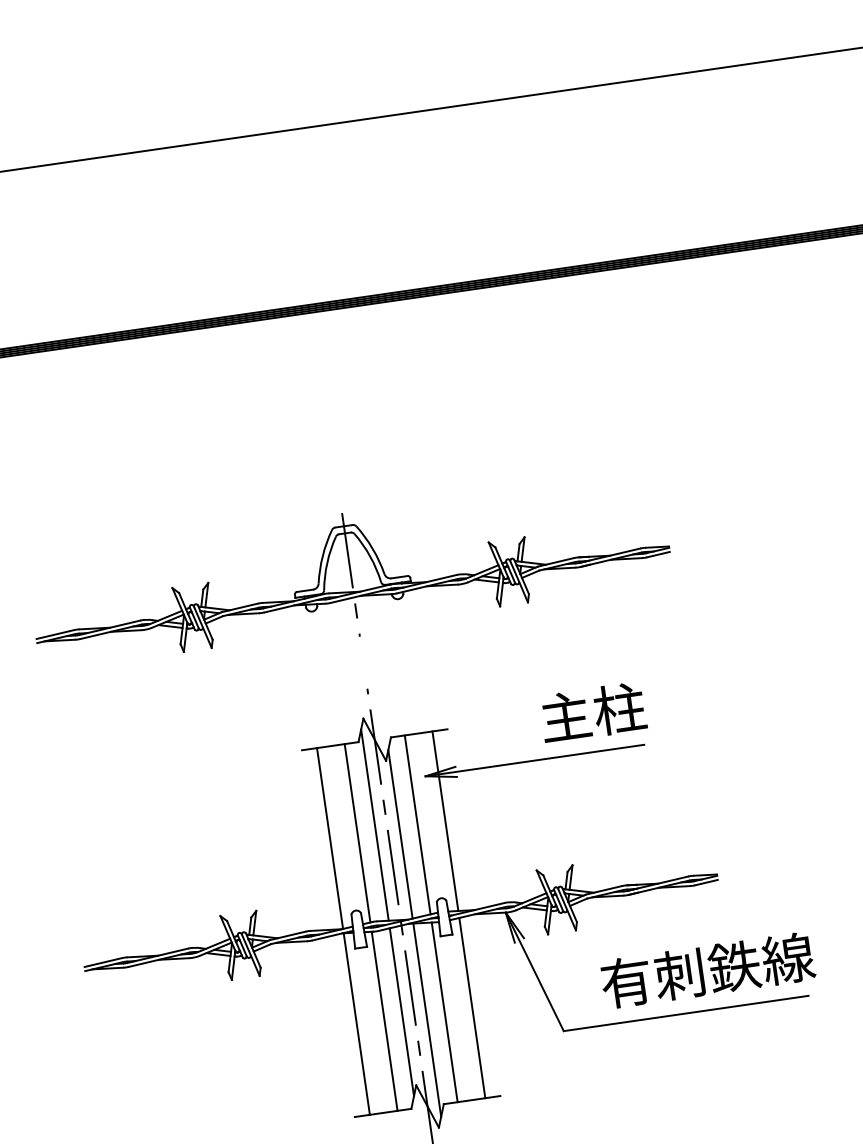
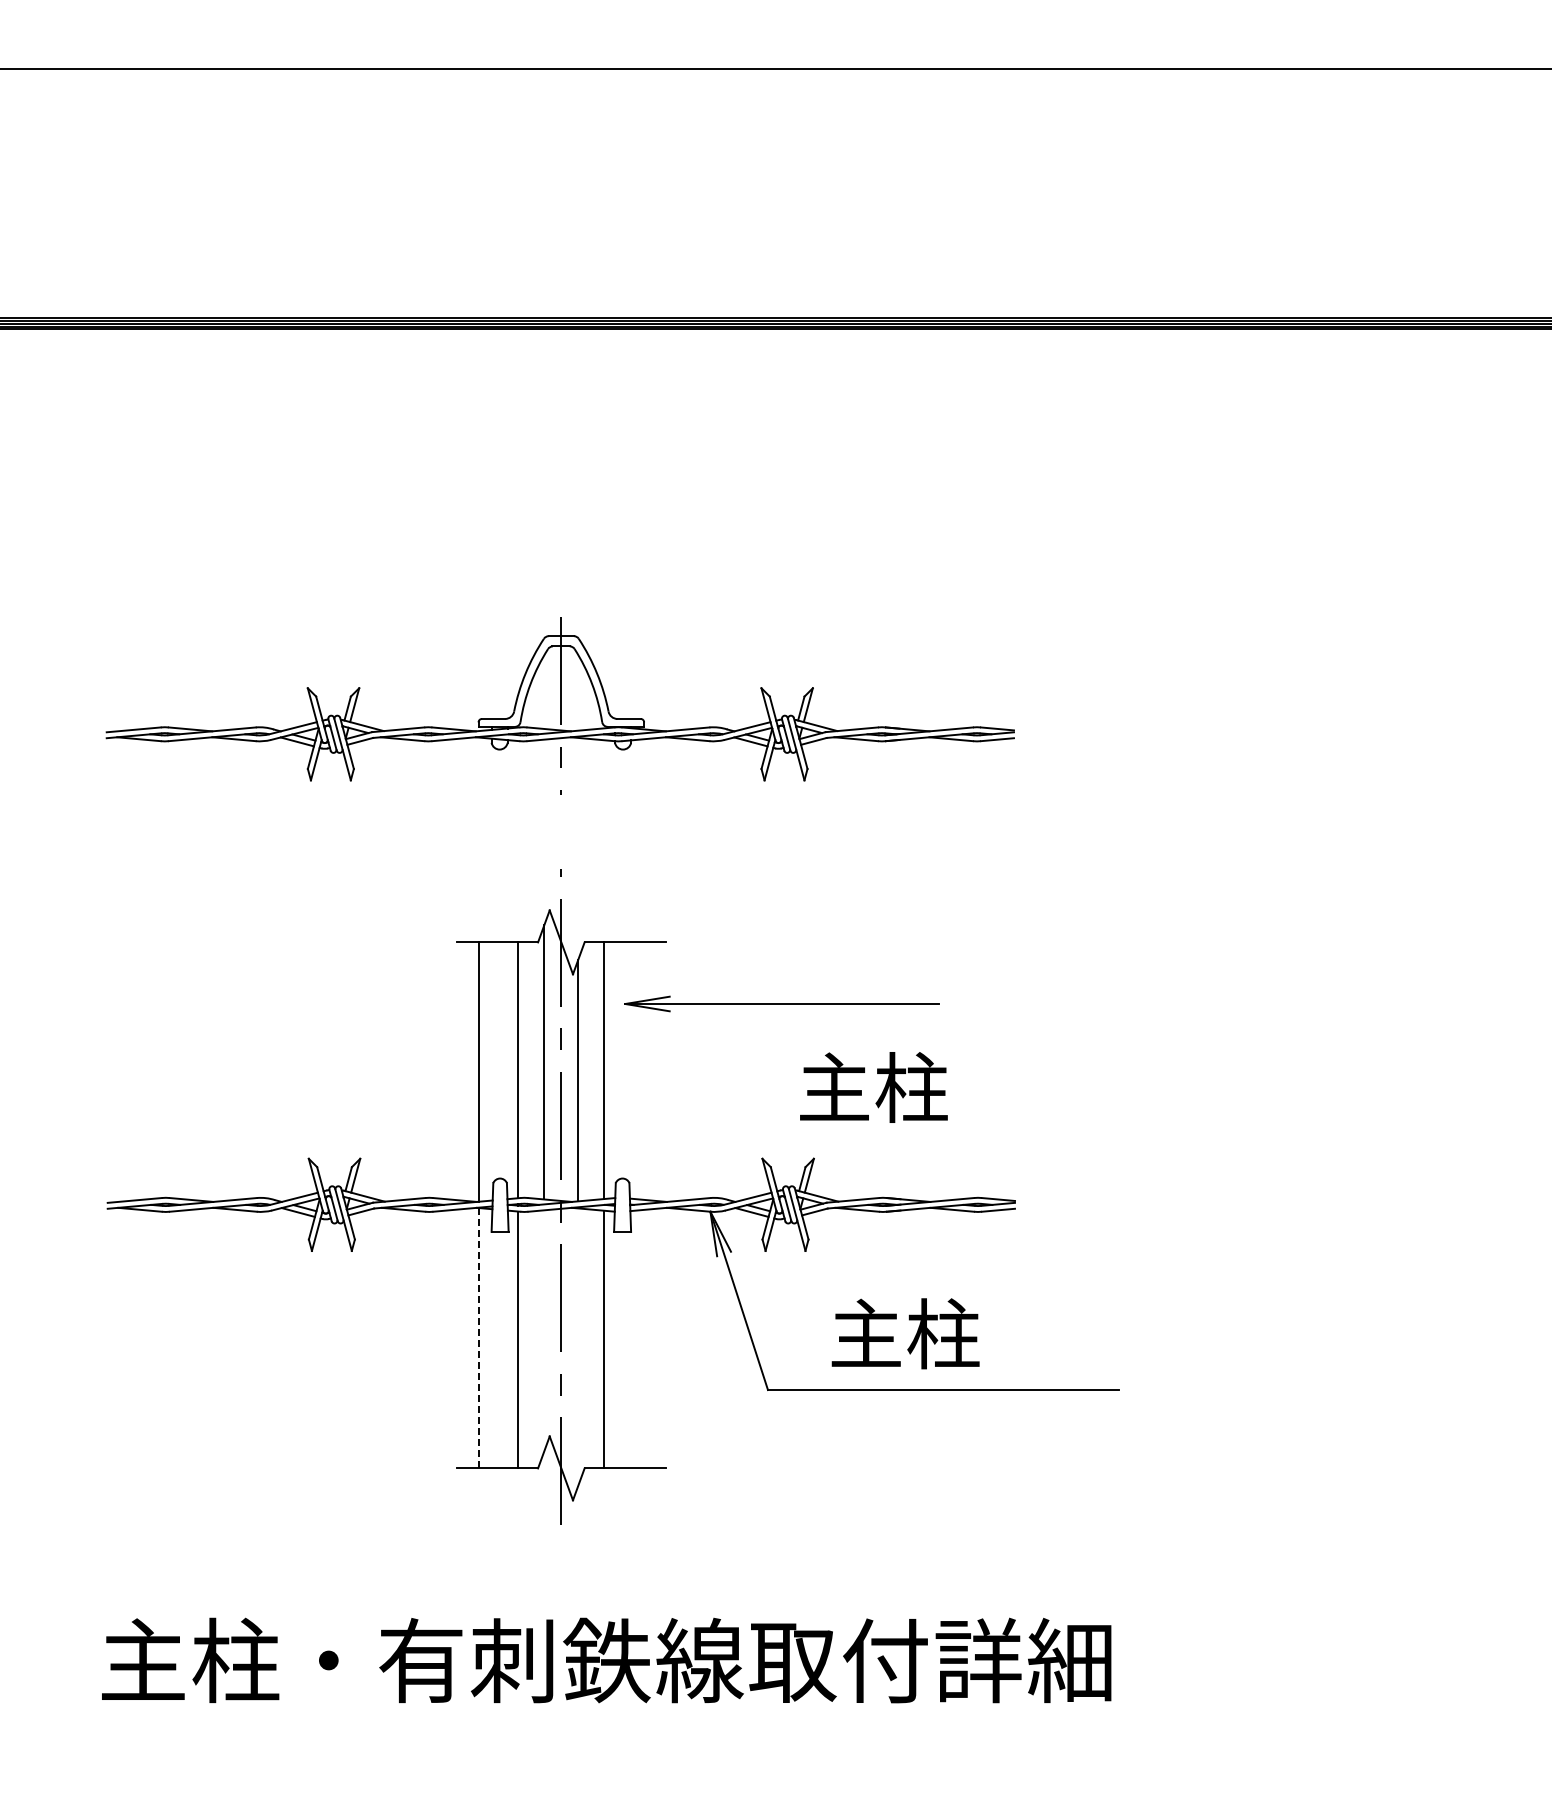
text: (592, 712) -> (873, 1087), moved
line: (445, 820) -> (644, 1070), removed
text: (707, 970) -> (982, 1333), 有刺鉄線 -> 主柱
line: (472, 1007) -> (644, 1338), removed
line: (401, 1012) -> (544, 1330), removed
line: (427, 1019) -> (578, 1346), removed
line: (356, 1023) -> (478, 1337), solid -> dashed

